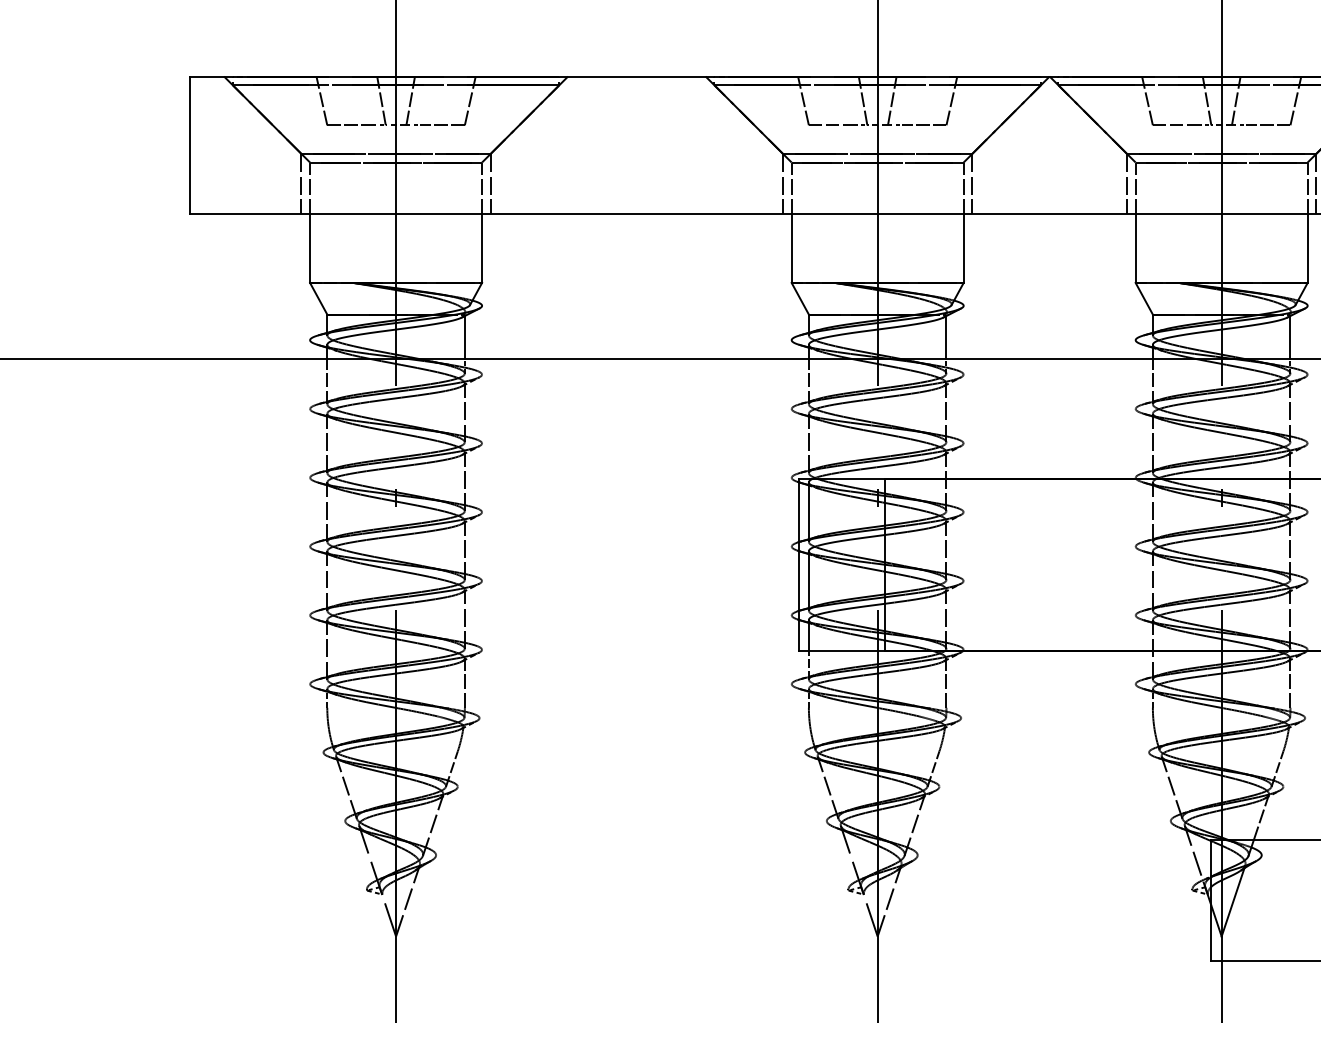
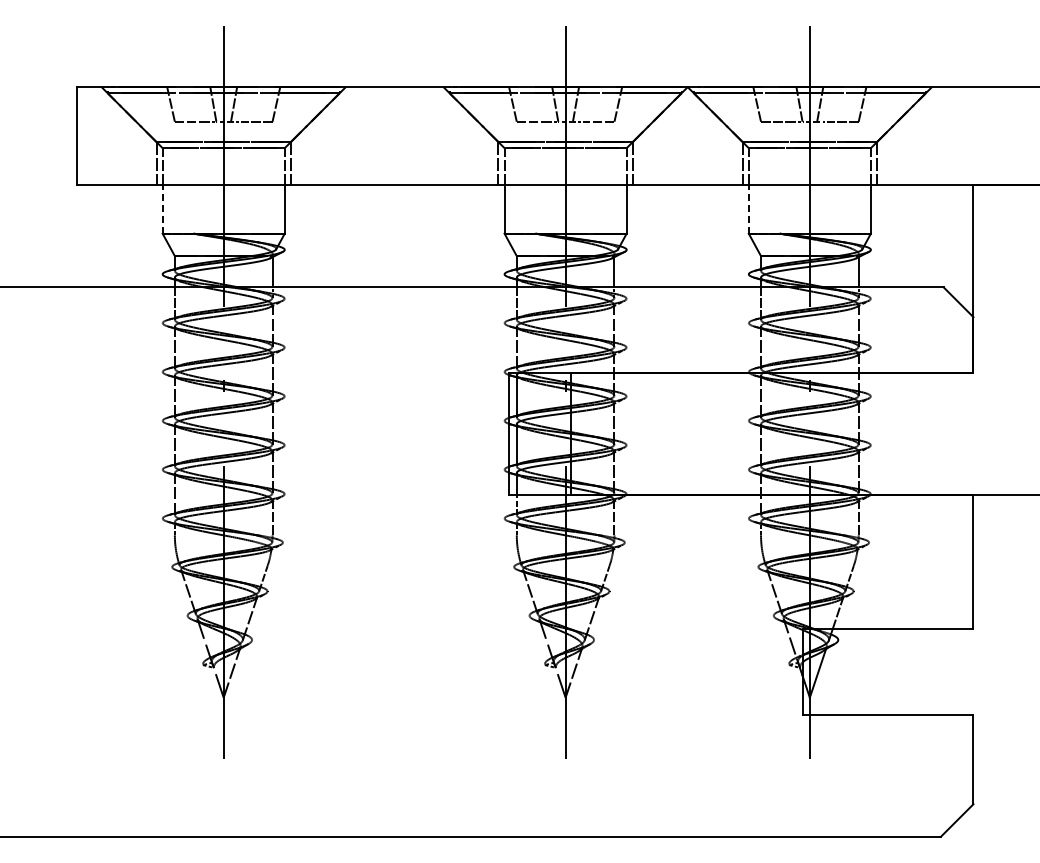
line: (309, 247) -> (162, 208), solid -> dashed
line: (1135, 247) -> (748, 208), solid -> dashed

